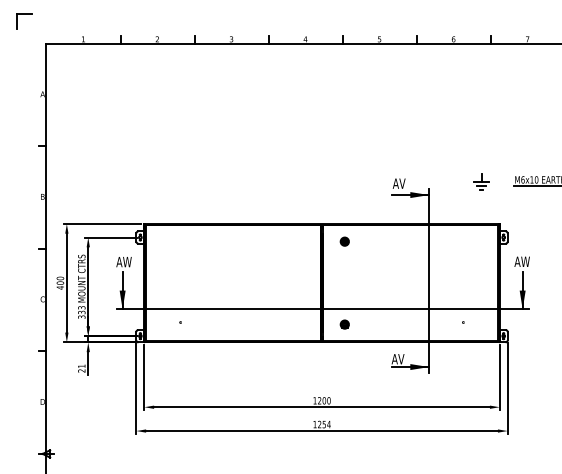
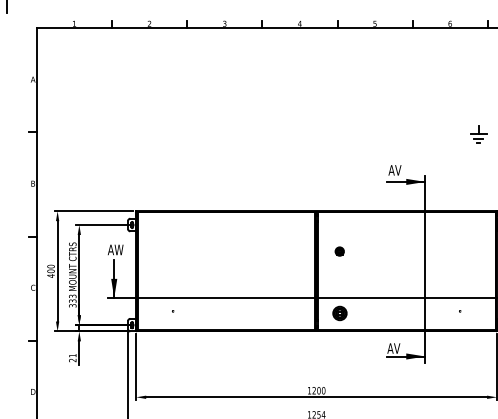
part: (481, 181) -> (478, 133), moved
part: (344, 241) -> (339, 251), moved
part: (344, 324) -> (339, 313), size x1.6

